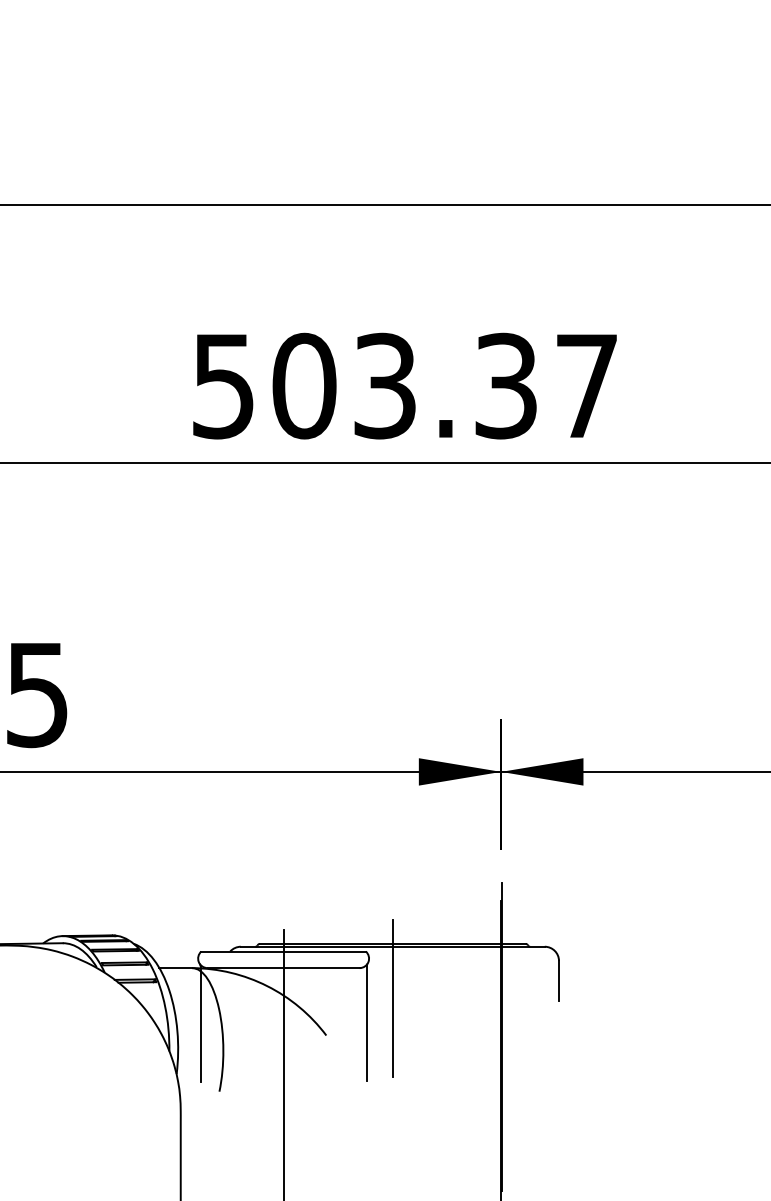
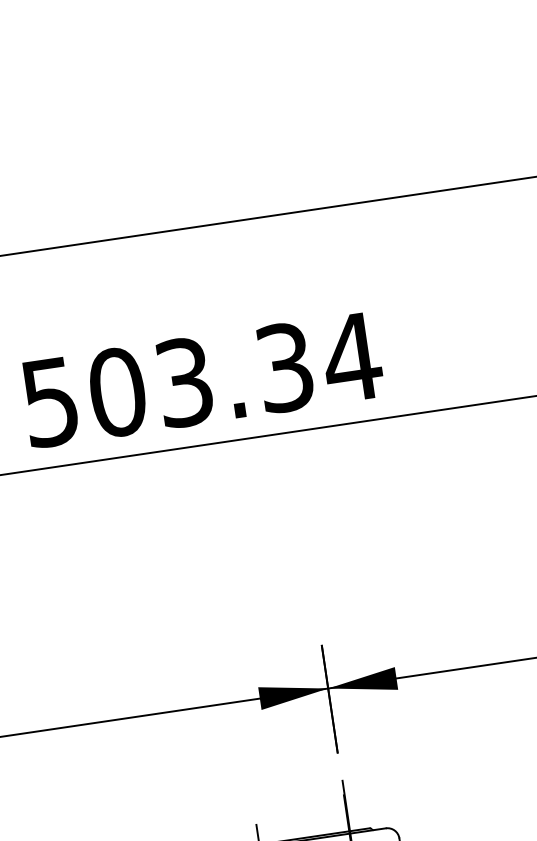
text: (586, 385) -> (351, 357), 503.37 -> 503.34

